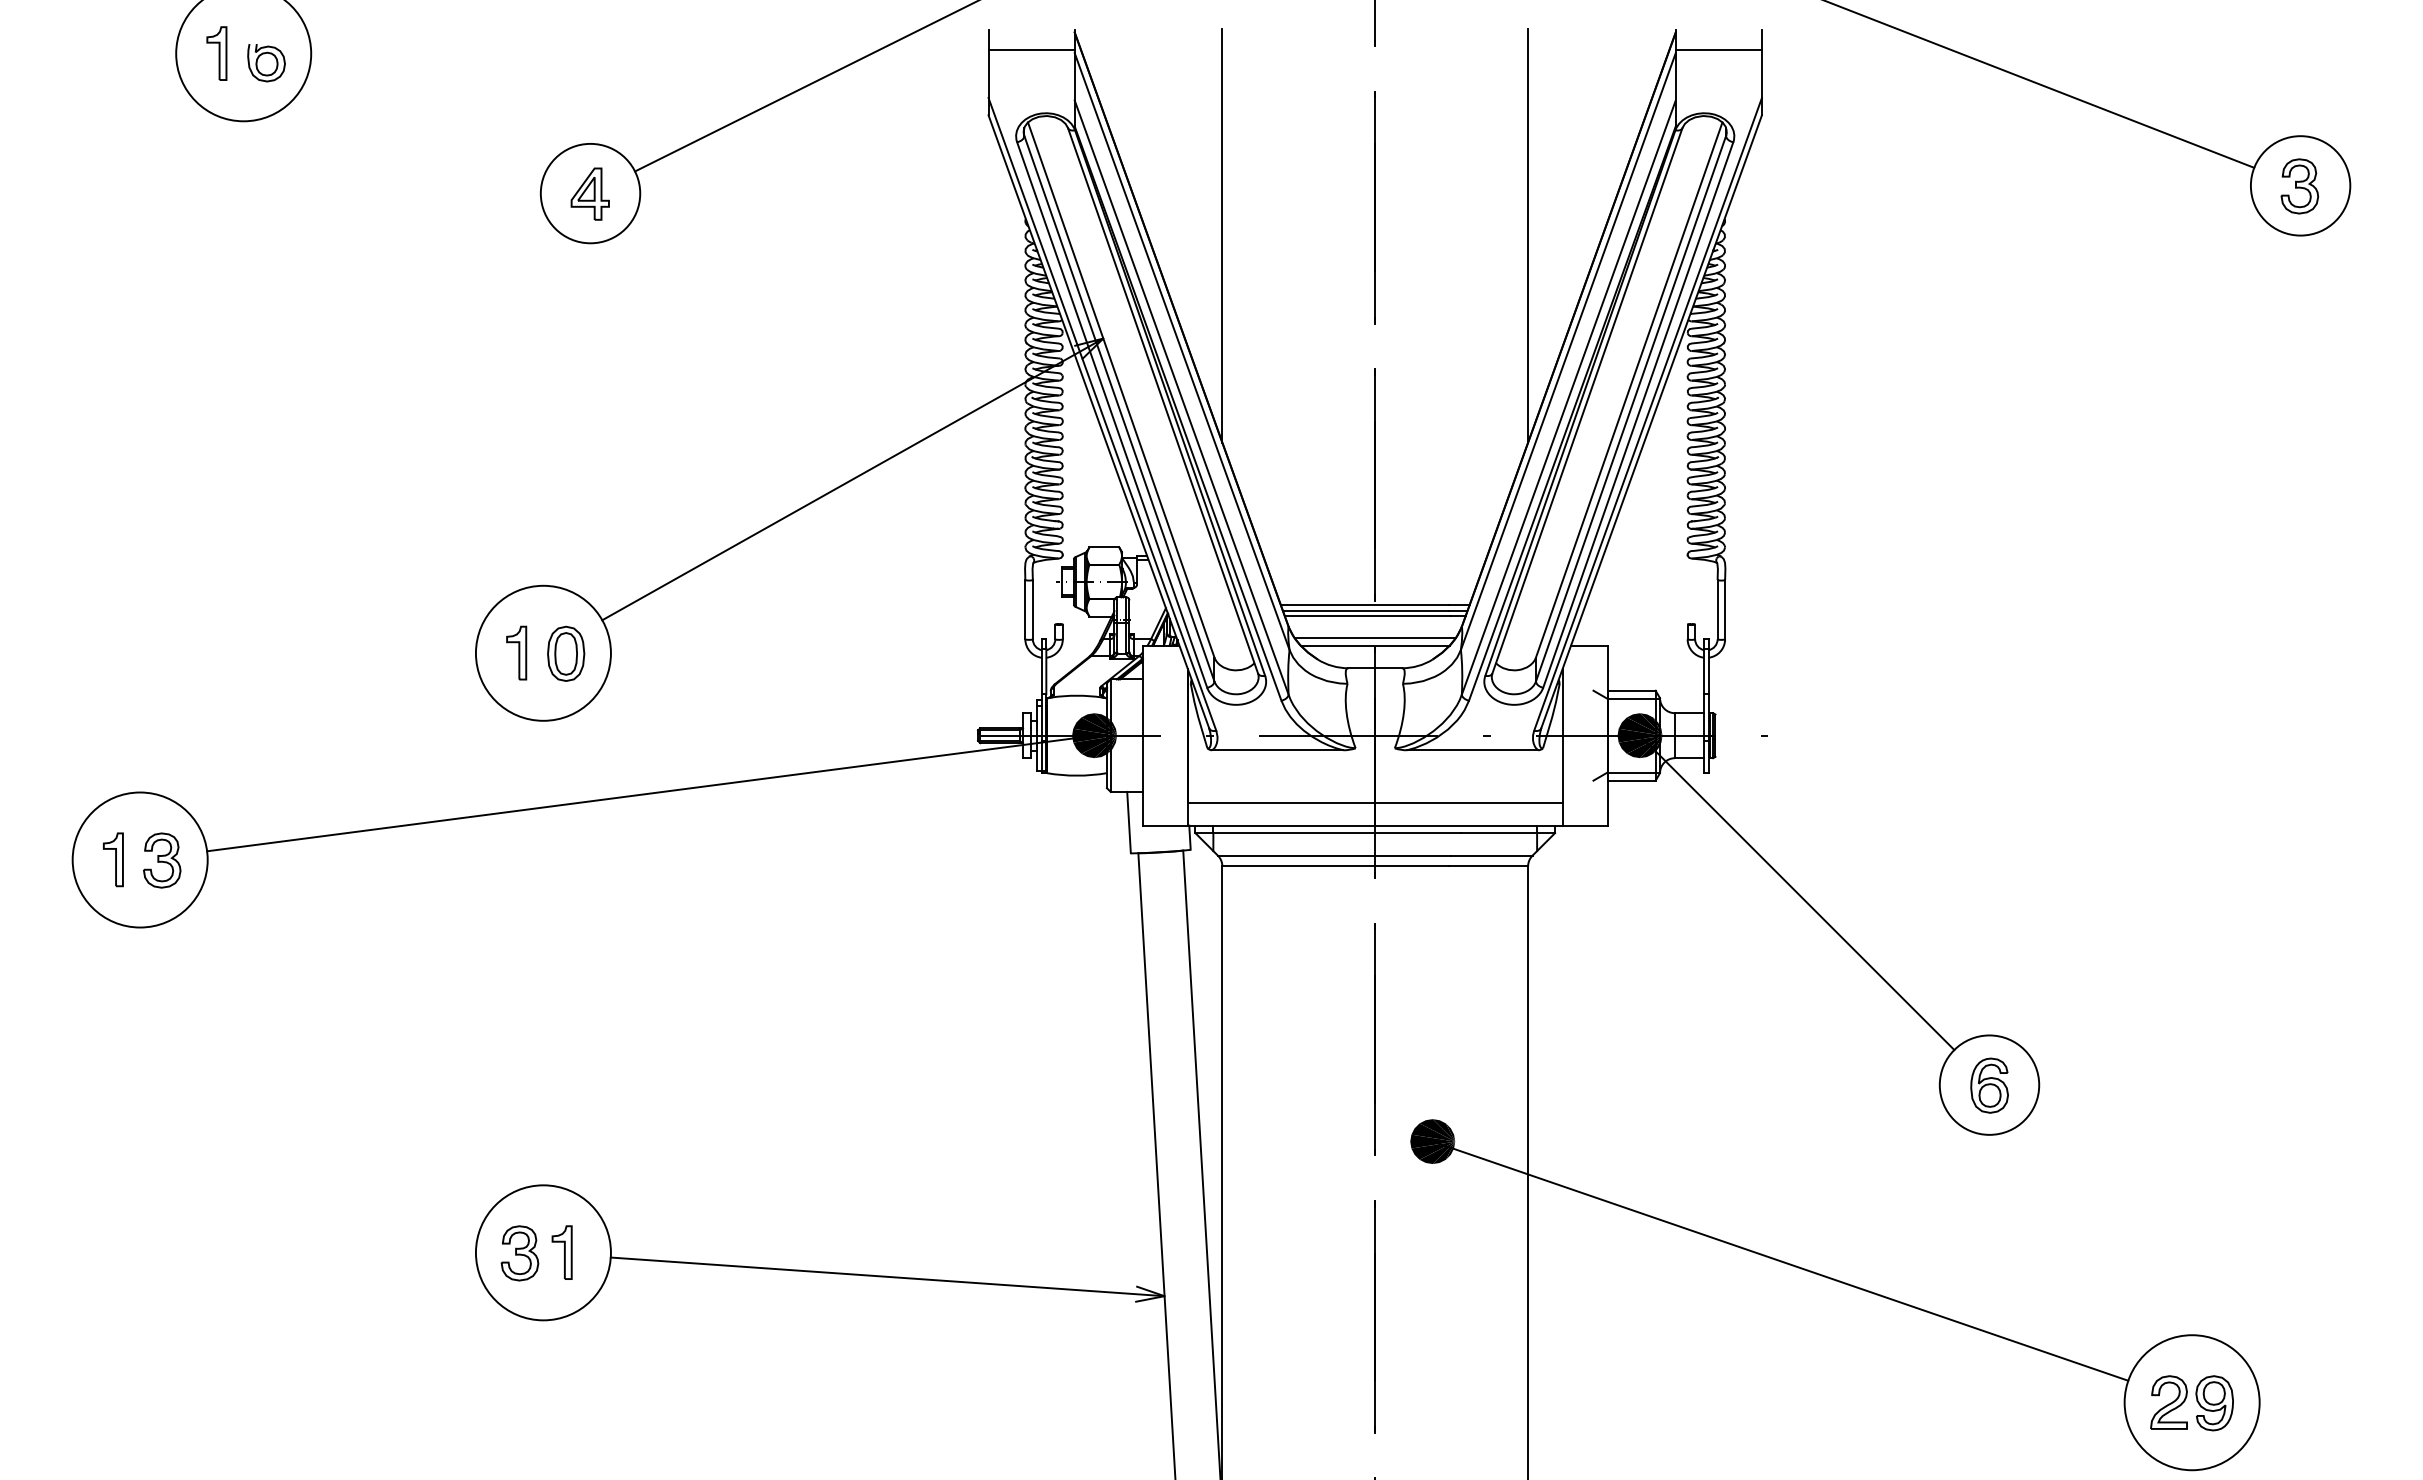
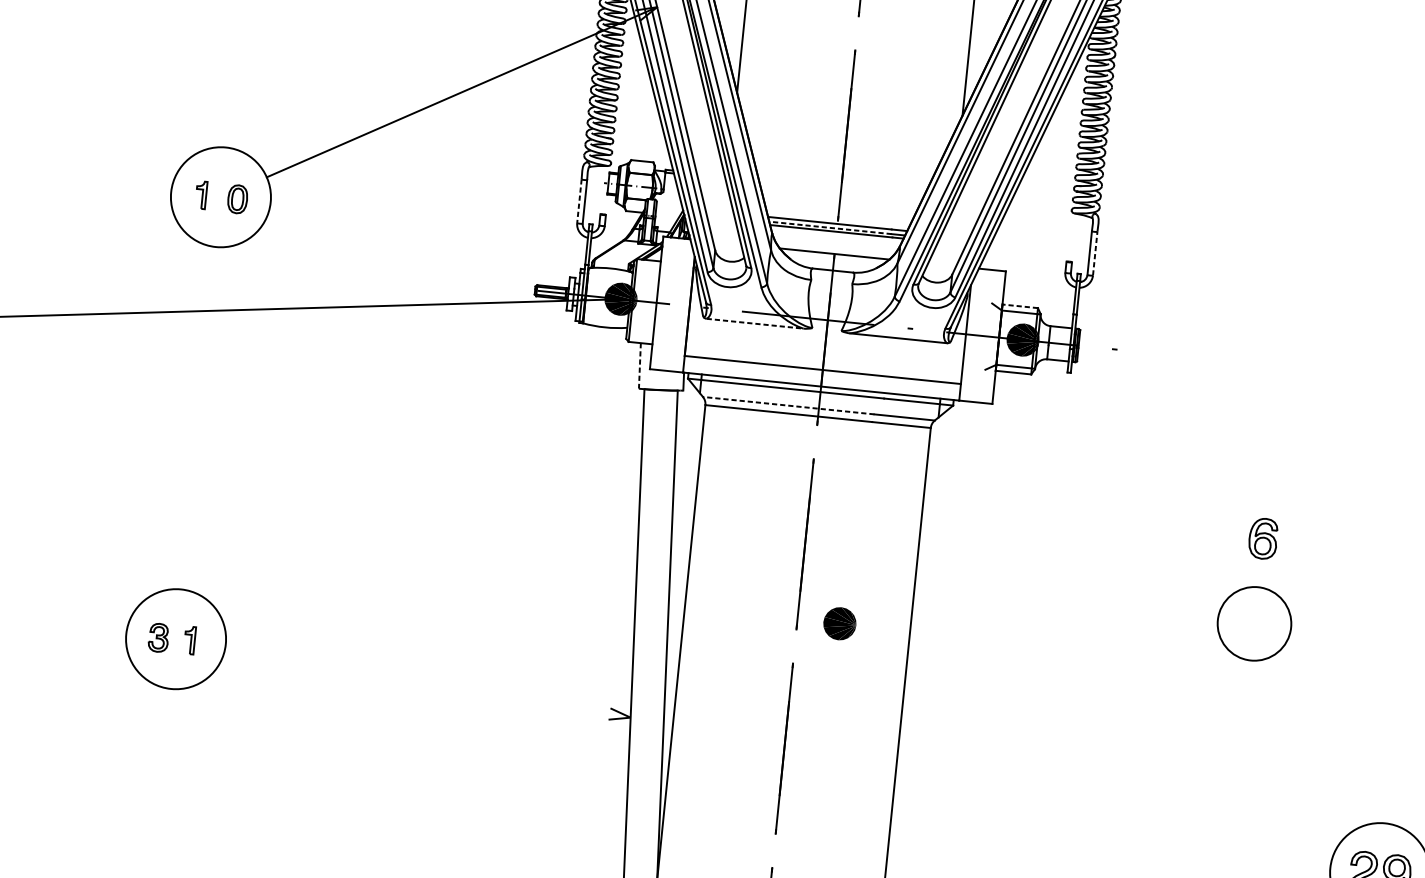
line: (1025, 609) -> (579, 201), solid -> dashed
line: (1725, 609) -> (1095, 253), solid -> dashed
line: (1365, 611) -> (830, 228), solid -> dashed
line: (1374, 638) -> (834, 248), removed
part: (516, 652) -> (201, 194), size x0.7
part: (566, 653) -> (237, 199), size x0.7
line: (1631, 690) -> (1020, 306), solid -> dashed
line: (1277, 750) -> (754, 323), solid -> dashed
line: (1129, 822) -> (640, 365), solid -> dashed
line: (1333, 855) -> (788, 405), solid -> dashed
line: (1797, 892) -> (1127, 467), removed
part: (1989, 1085) -> (1263, 538), moved
part: (561, 1252) -> (189, 640), size x0.7
part: (519, 1253) -> (158, 637), size x0.7
line: (1780, 1260) -> (1087, 737), removed
line: (887, 1276) -> (427, 682), removed

